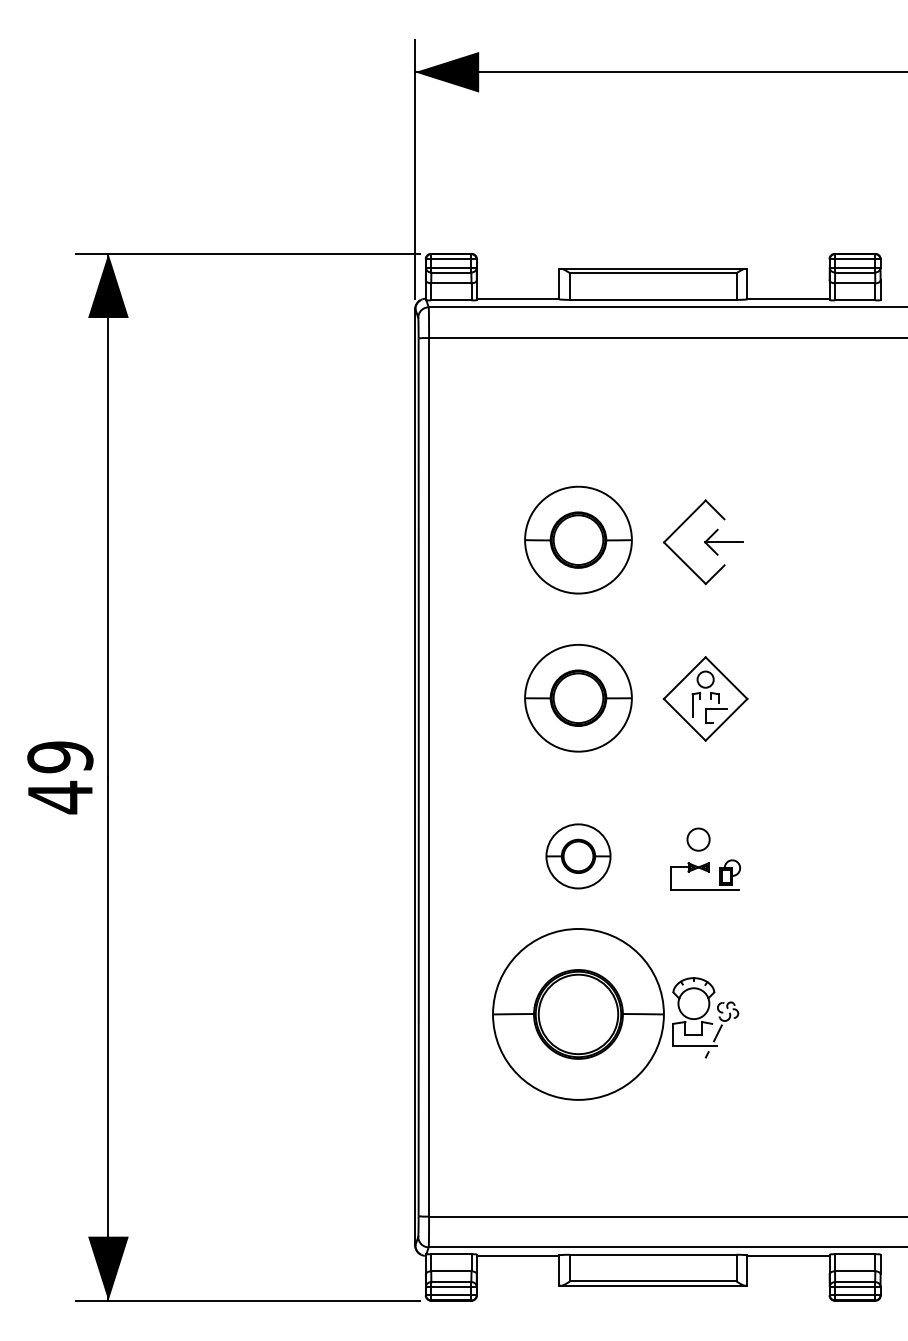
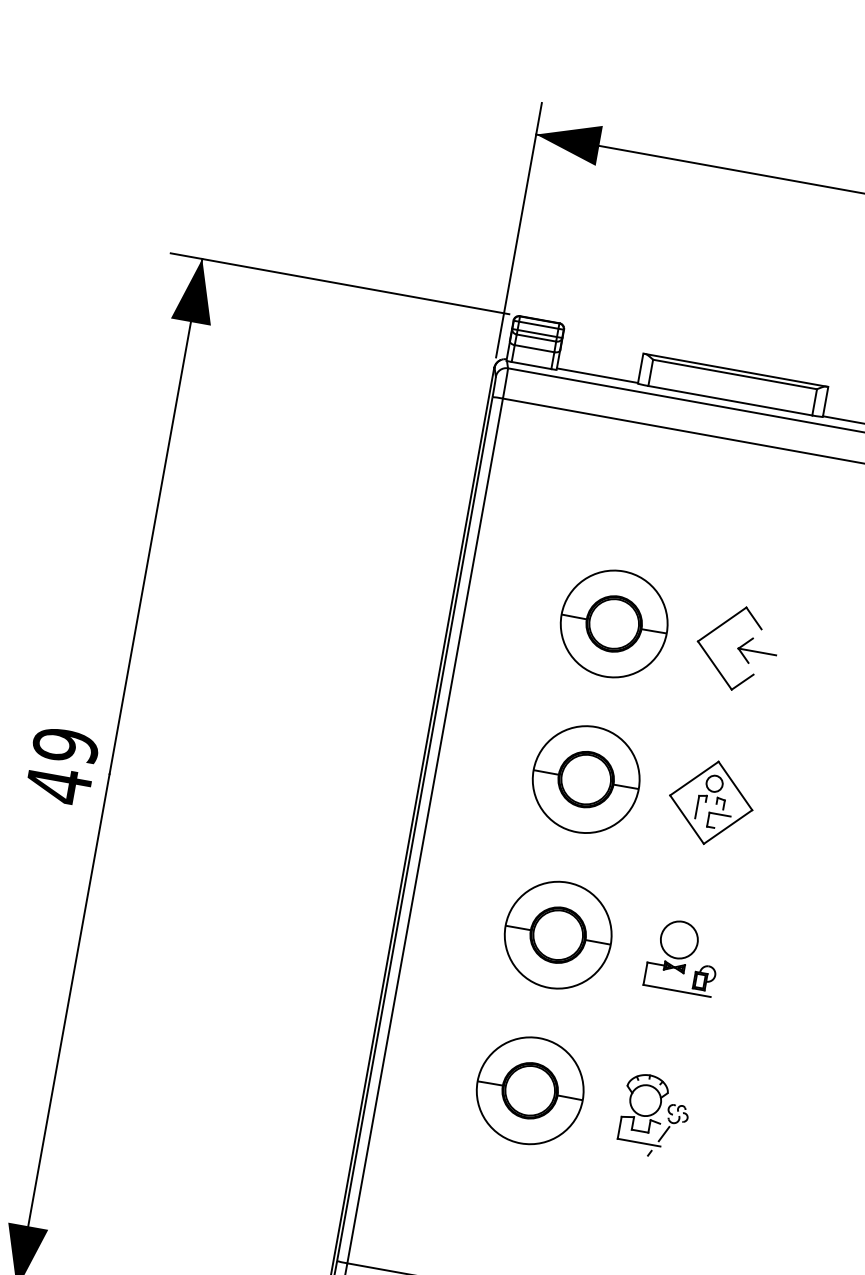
circle: (698, 839) -> (679, 939), size x1.67
part: (578, 856) -> (558, 935), size x1.67
part: (578, 1014) -> (530, 1090), size x0.62

